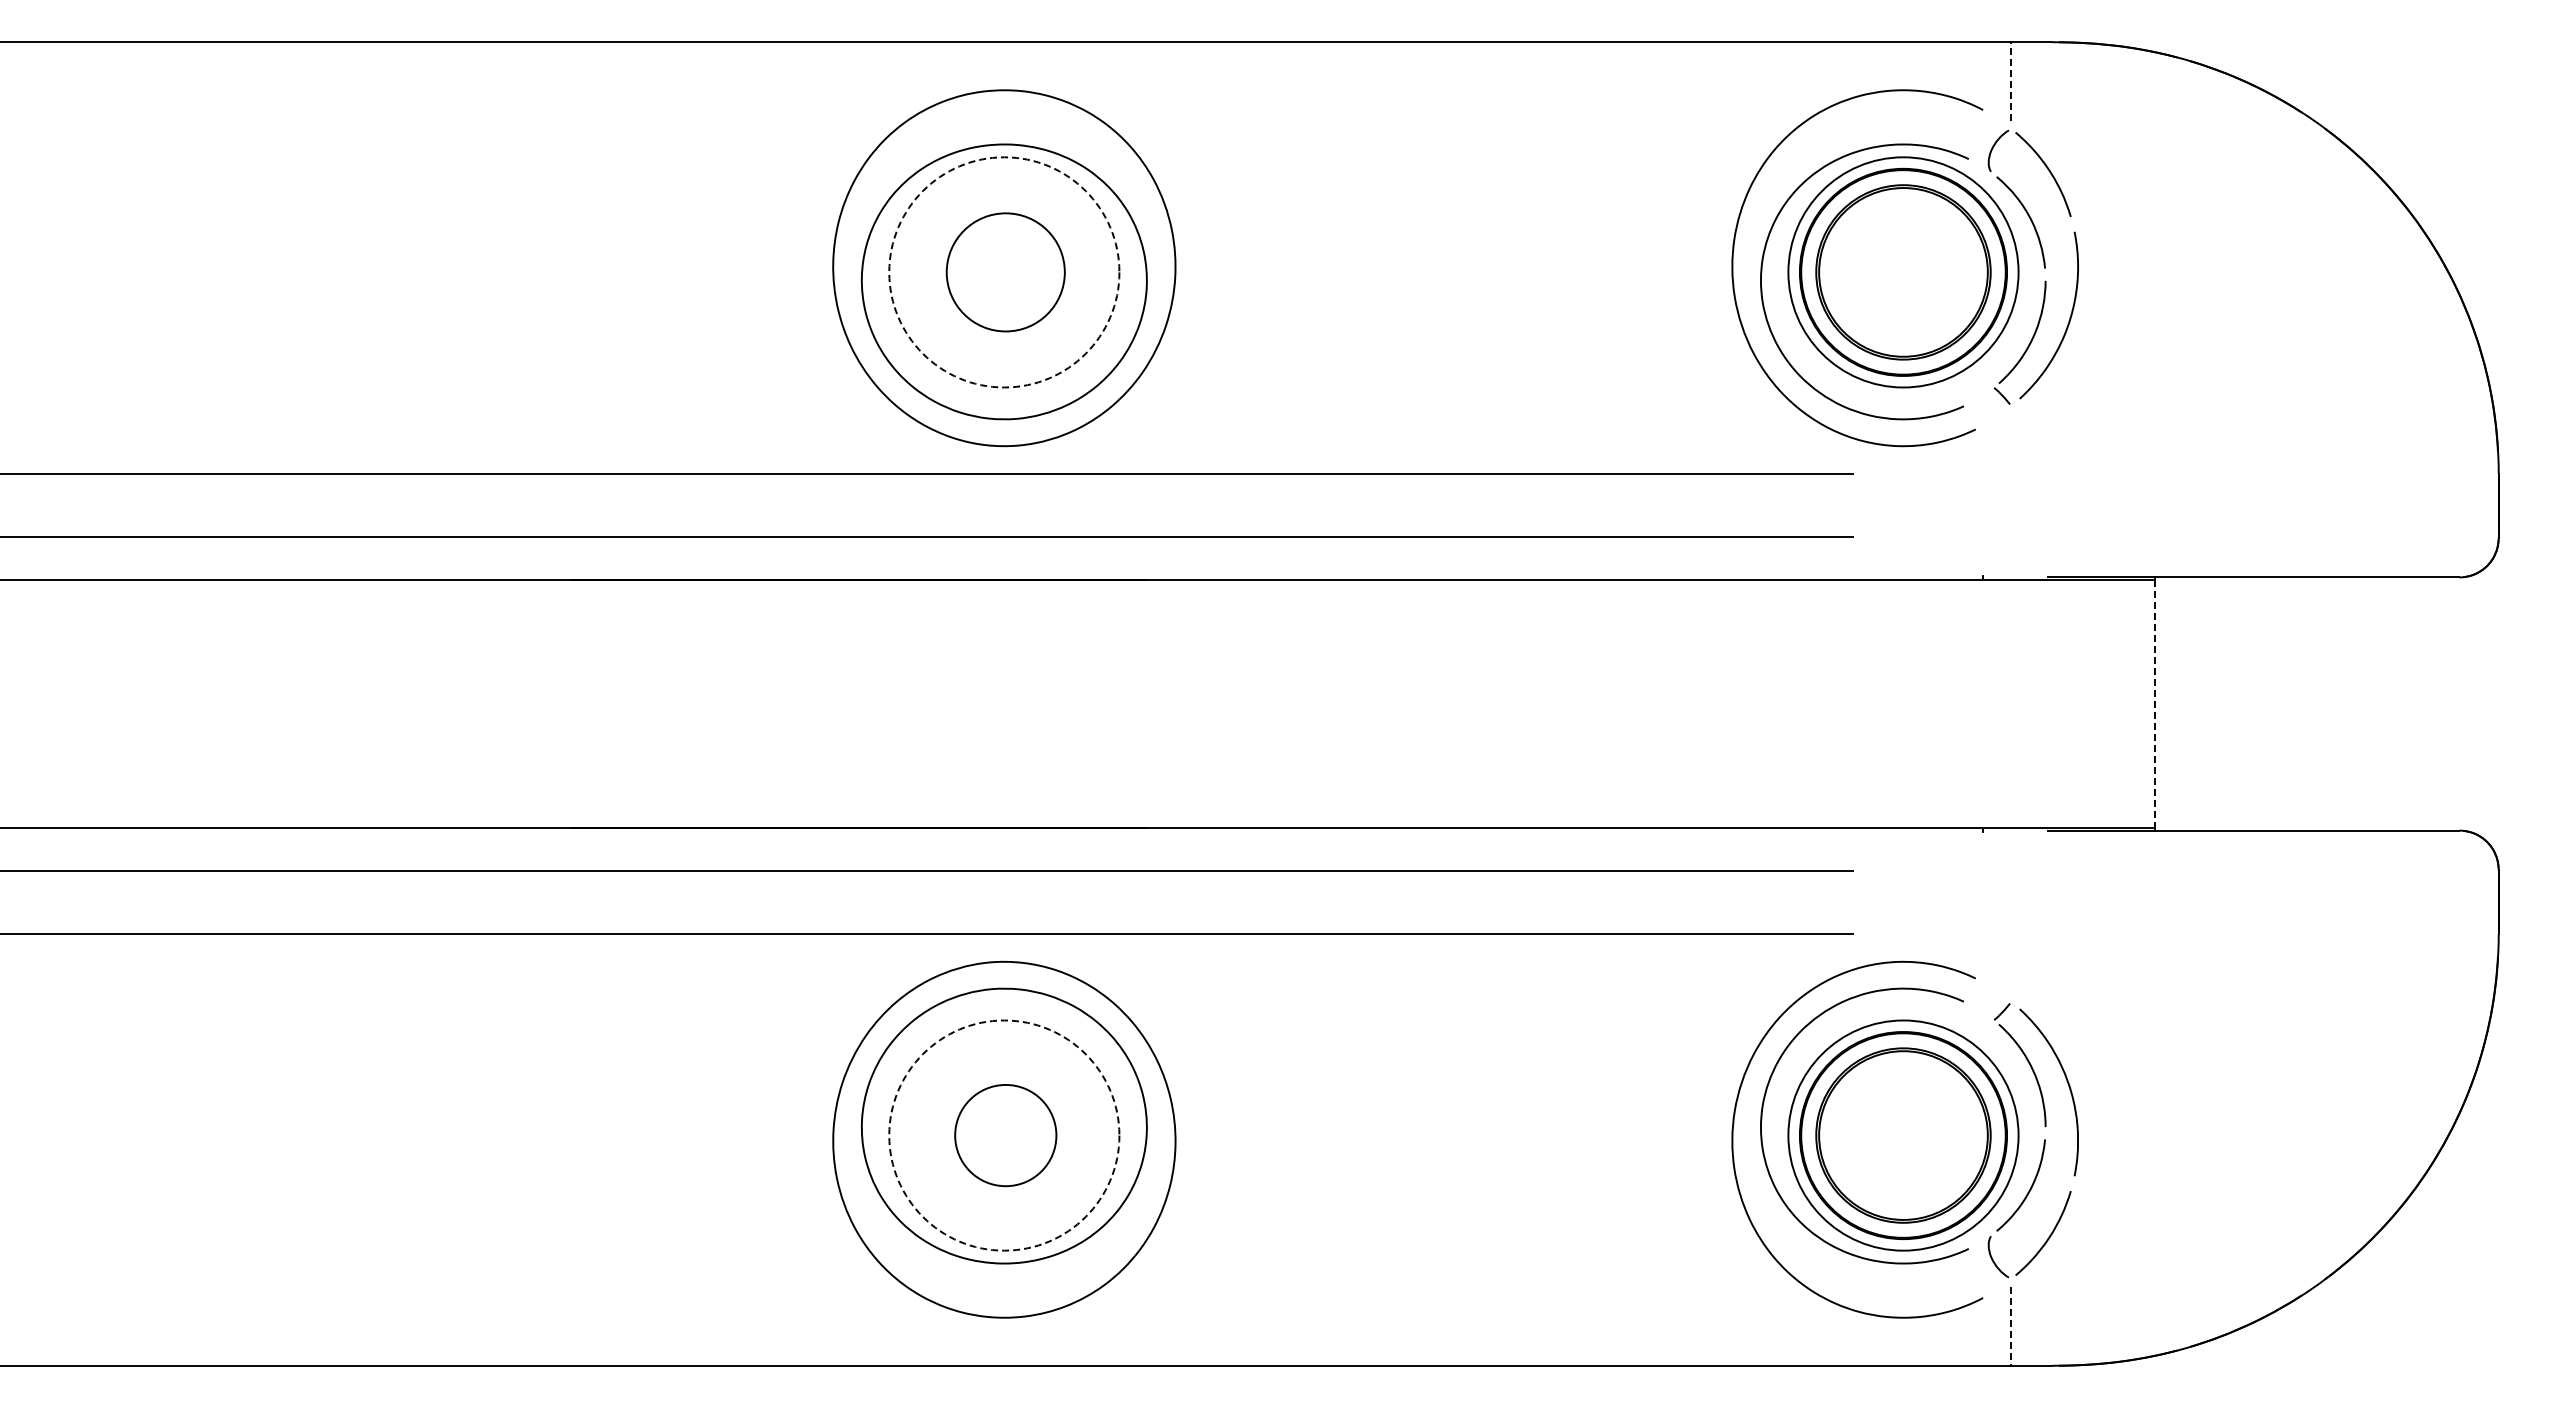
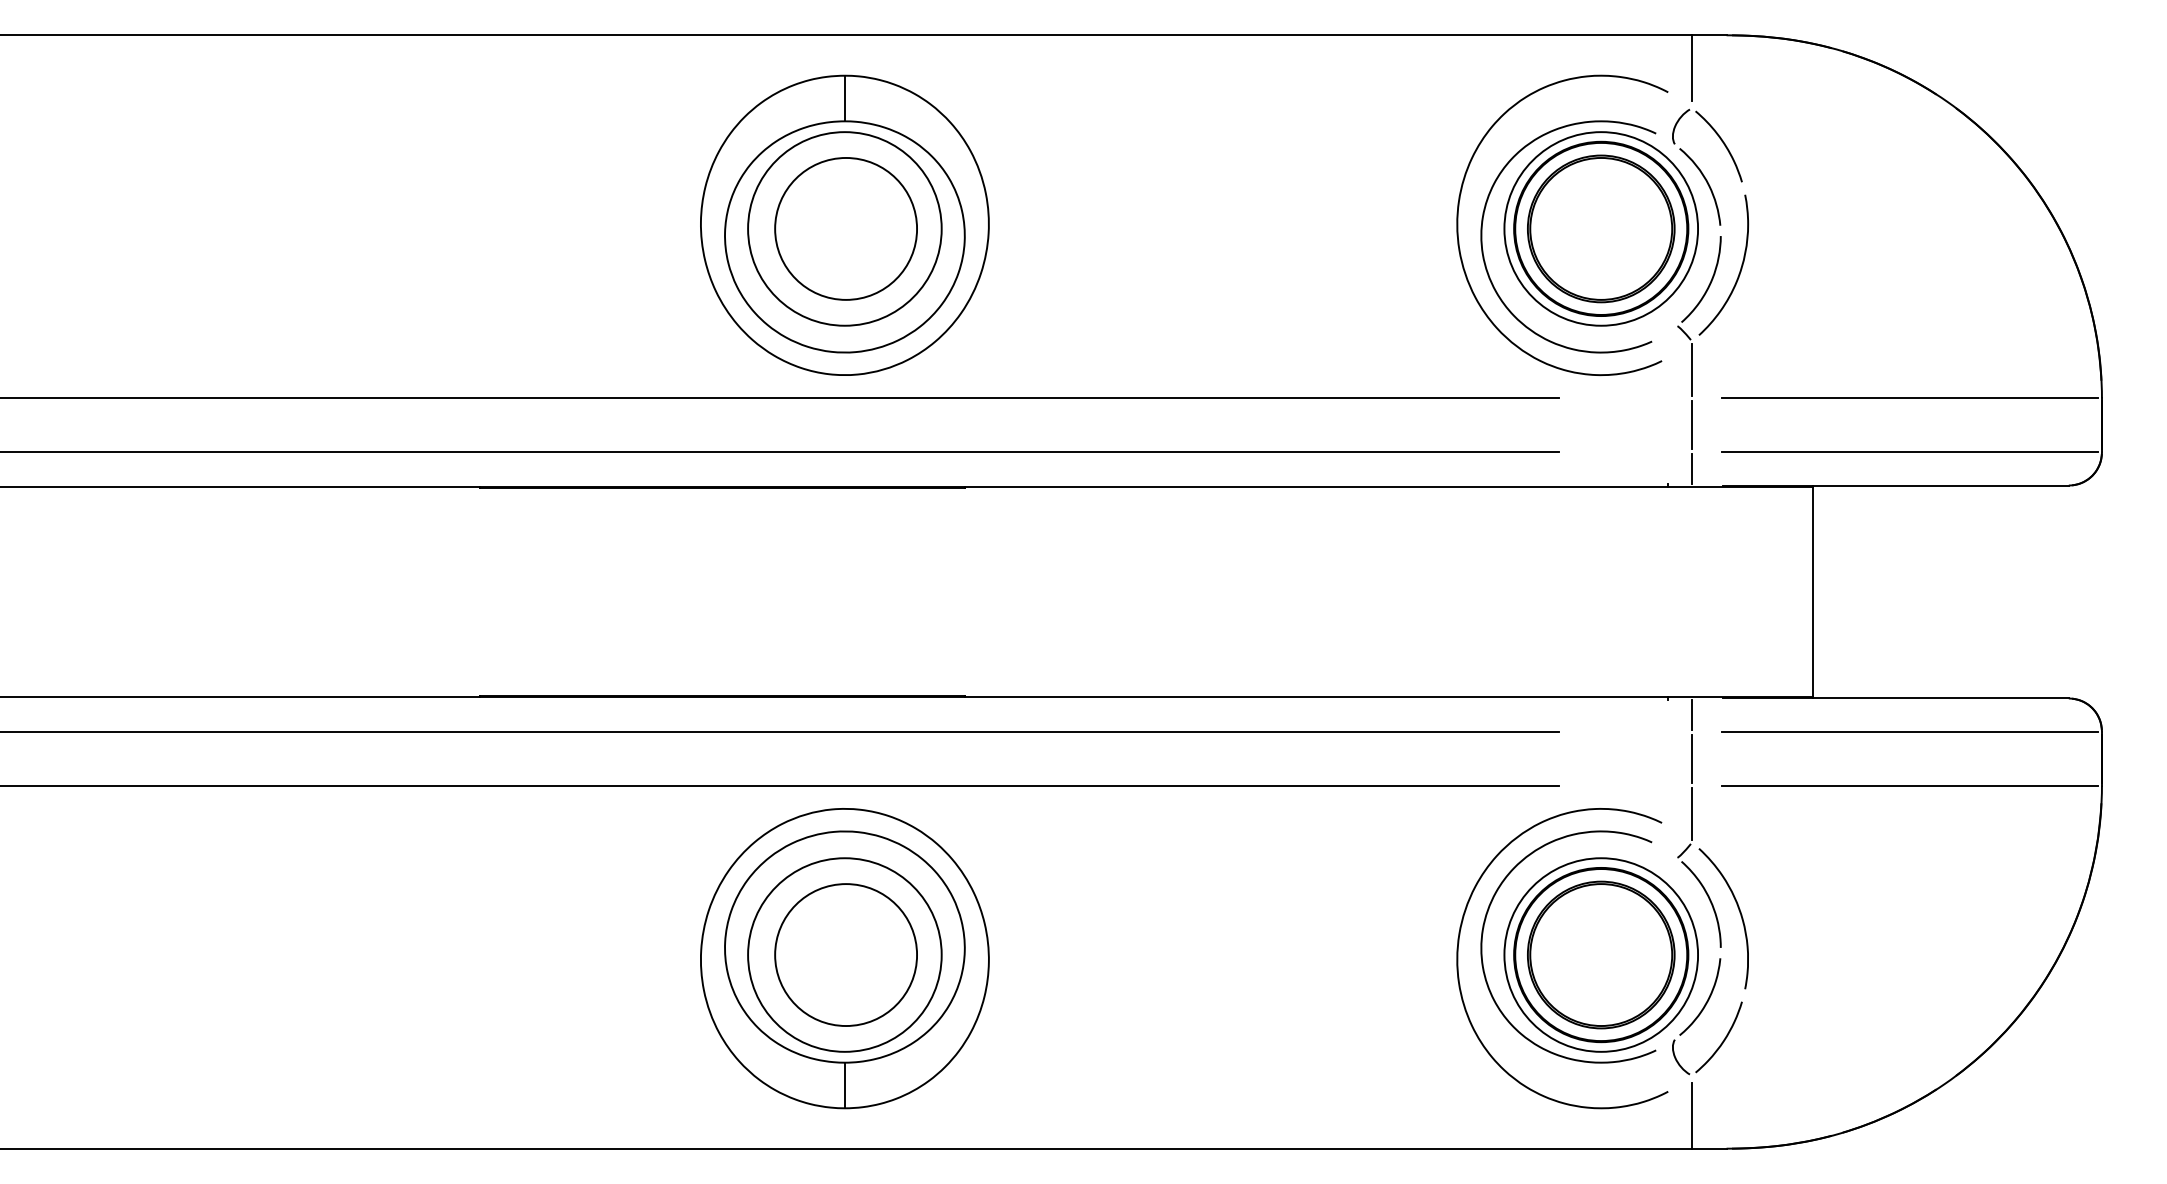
line: (2011, 81) -> (1692, 68), dashed -> solid
line: (1004, 117) -> (845, 98), added
circle: (1004, 272) -> (845, 229), dashed -> solid
circle: (1005, 272) -> (845, 229), size x1.43
line: (2011, 439) -> (1692, 369), added
line: (2270, 473) -> (1909, 398), added
line: (2011, 504) -> (1692, 424), added
line: (2270, 537) -> (1909, 451), added
line: (2011, 557) -> (1692, 468), added
line: (2155, 704) -> (1813, 592), dashed -> solid
line: (2011, 850) -> (1692, 715), added
line: (2270, 870) -> (1909, 732), added
line: (2011, 902) -> (1692, 758), added
line: (2270, 934) -> (1909, 785), added
line: (2011, 967) -> (1692, 813), added
circle: (1004, 1135) -> (845, 954), dashed -> solid
circle: (1005, 1135) -> (845, 954), size x1.67
line: (1004, 1289) -> (845, 1084), added
line: (2011, 1326) -> (1692, 1115), dashed -> solid

